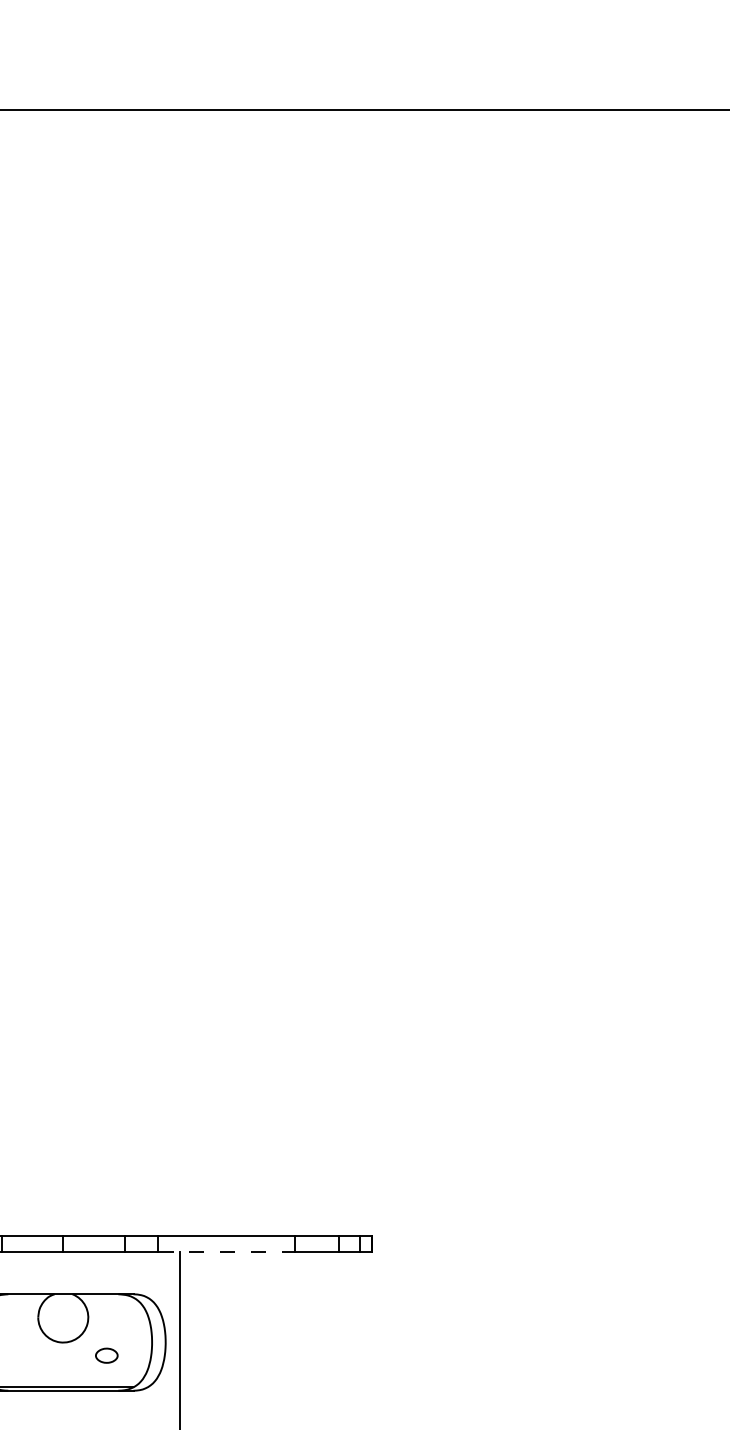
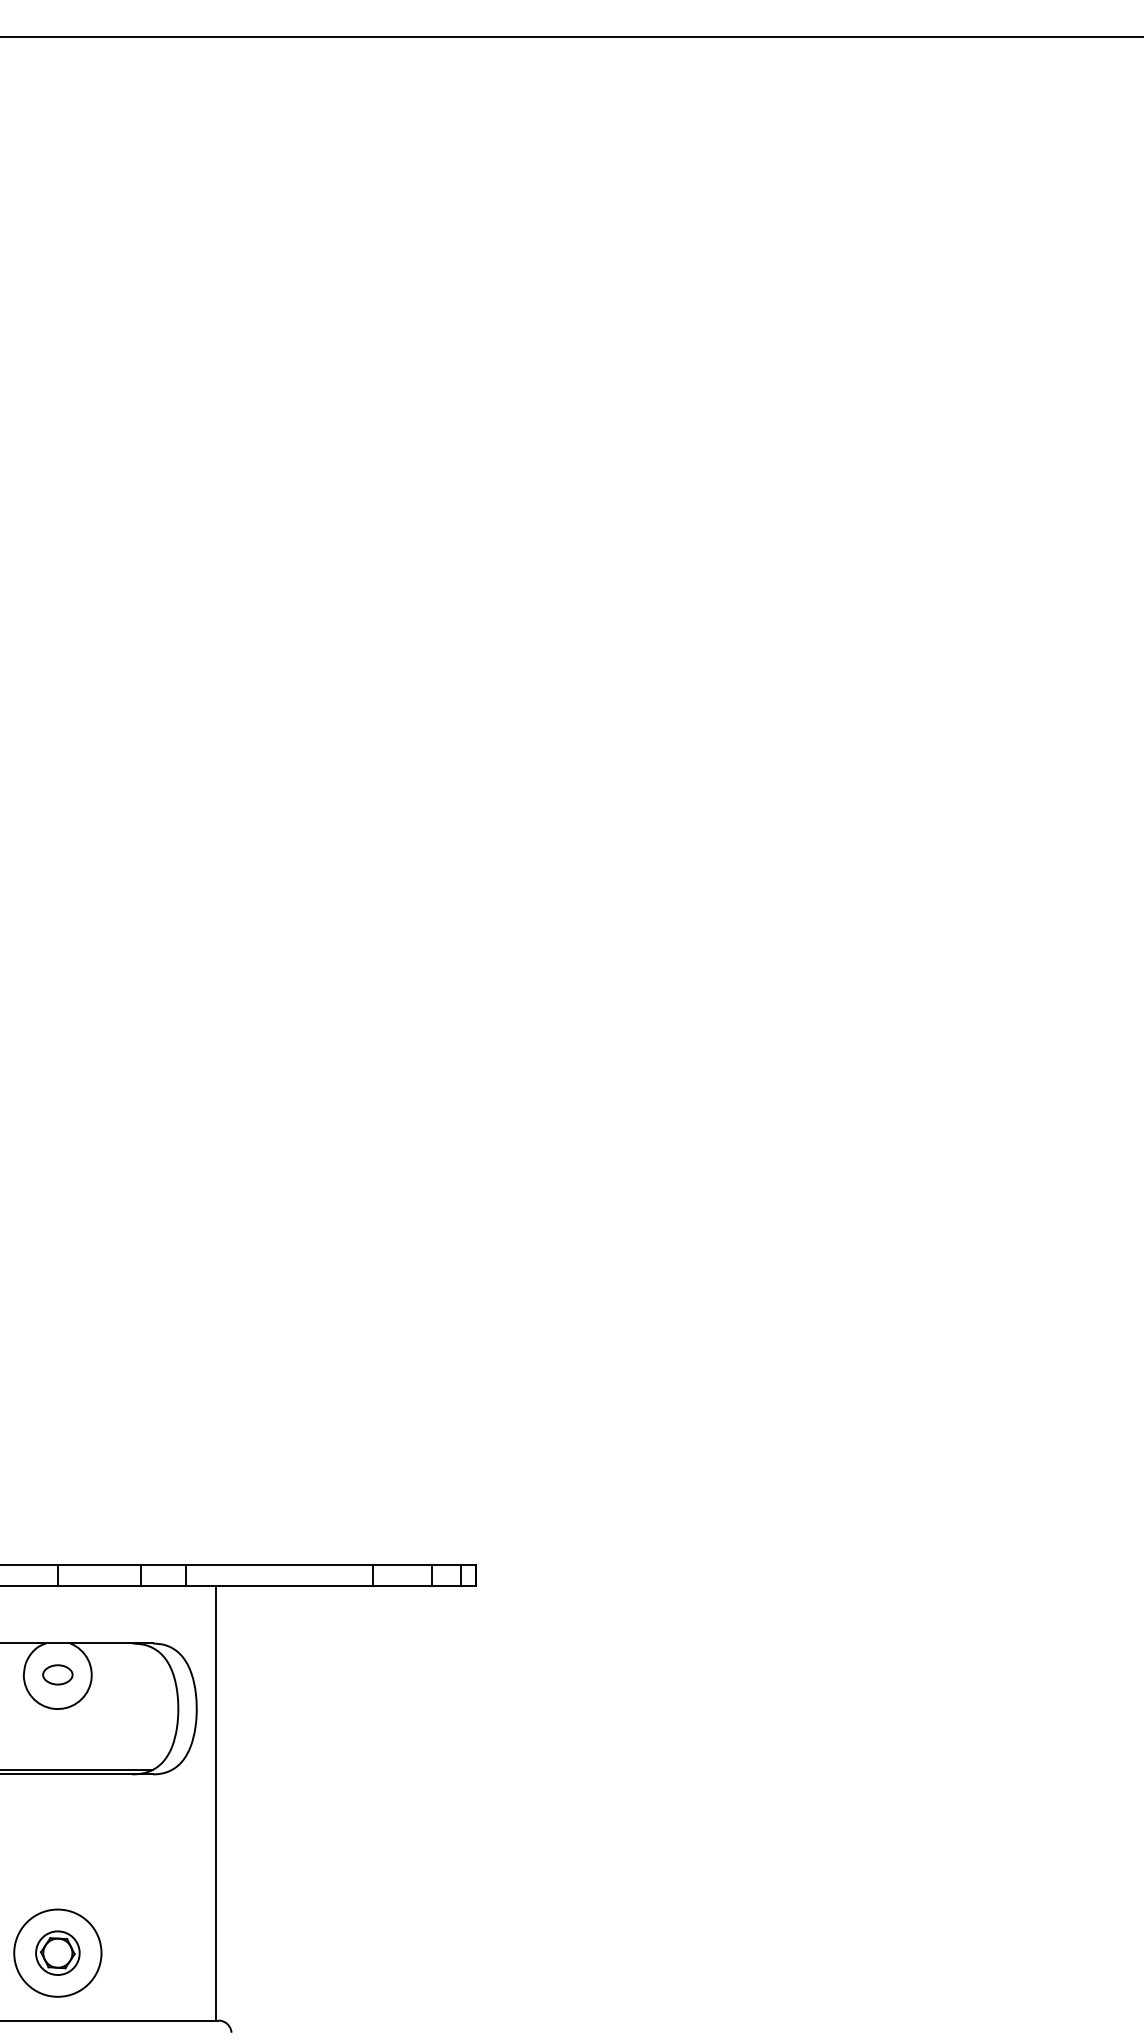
line: (227, 1251) -> (280, 1585), dashed -> solid
part: (106, 1355) -> (57, 1674), moved

